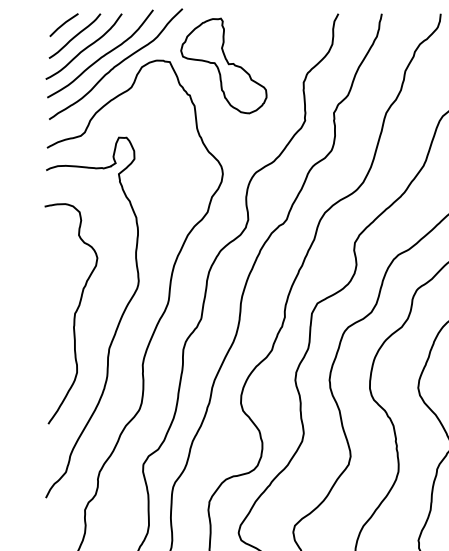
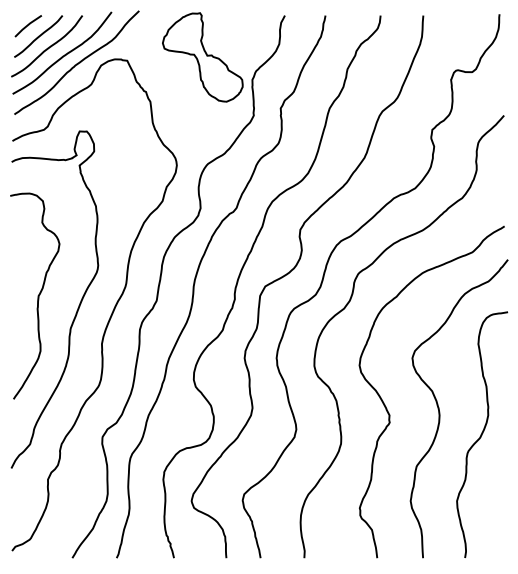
part: (223, 66) -> (202, 57), moved

